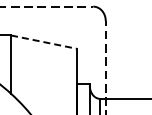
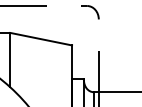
line: (44, 42) -> (41, 39), dashed -> solid

